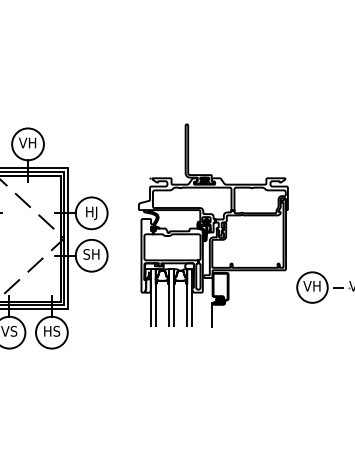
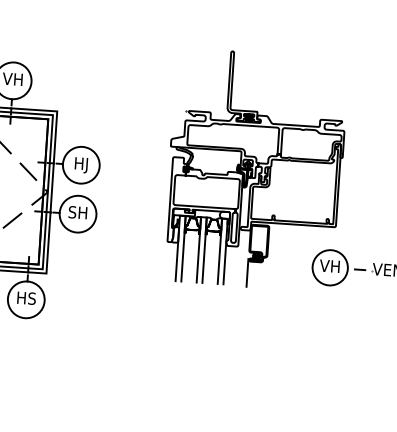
part: (213, 225) -> (255, 170), moved

